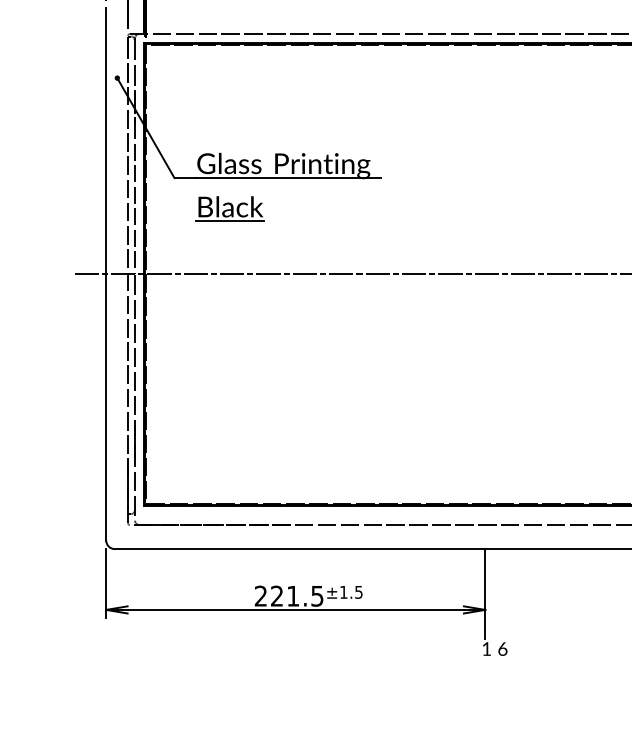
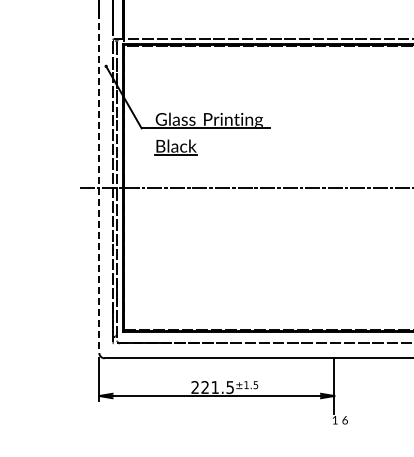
line: (106, 275) -> (99, 188), solid -> dashed

